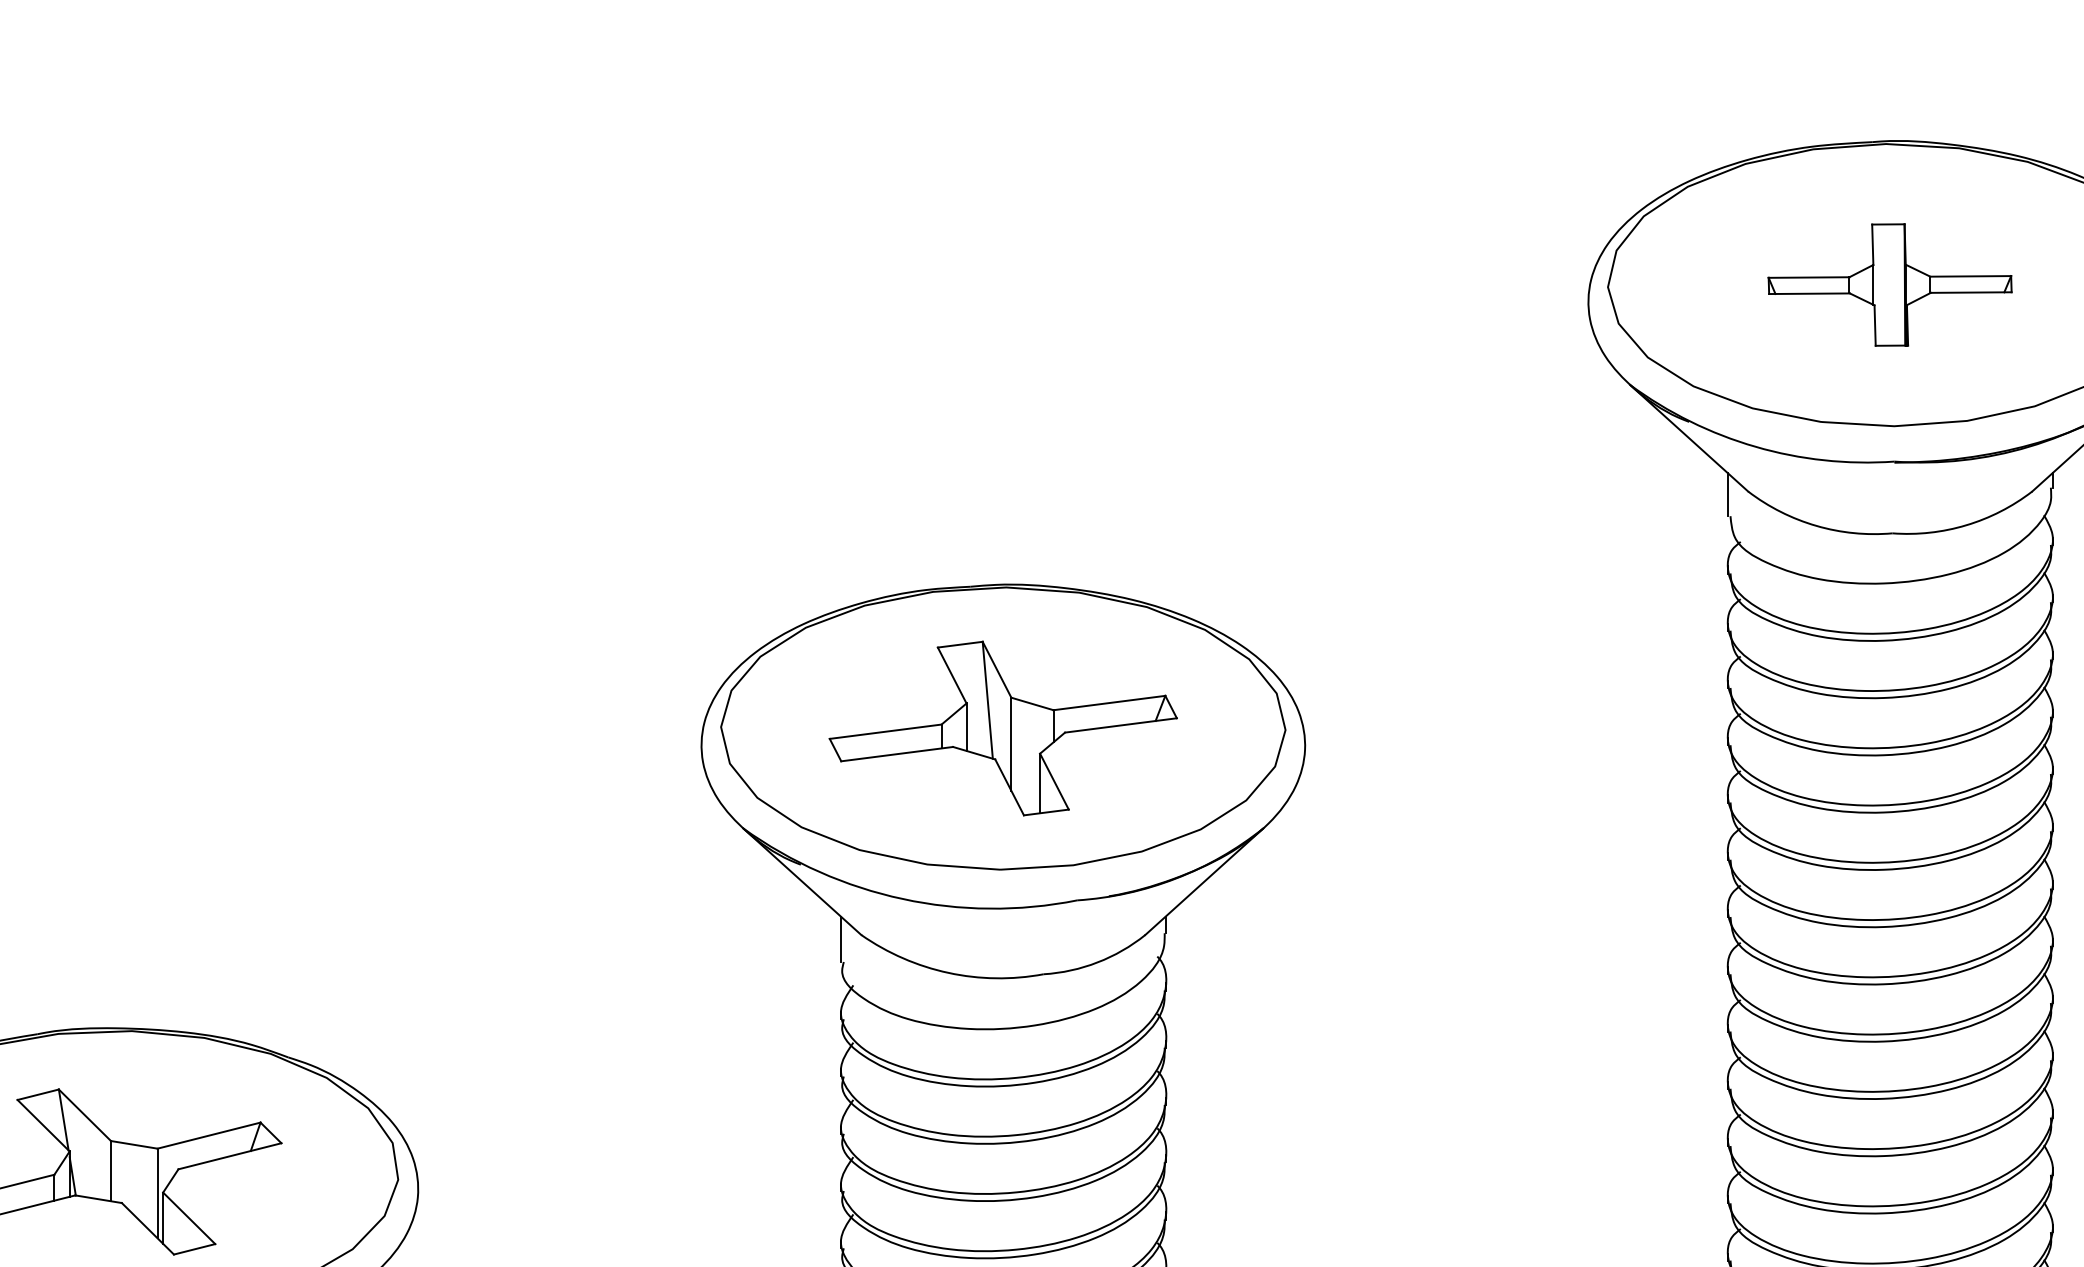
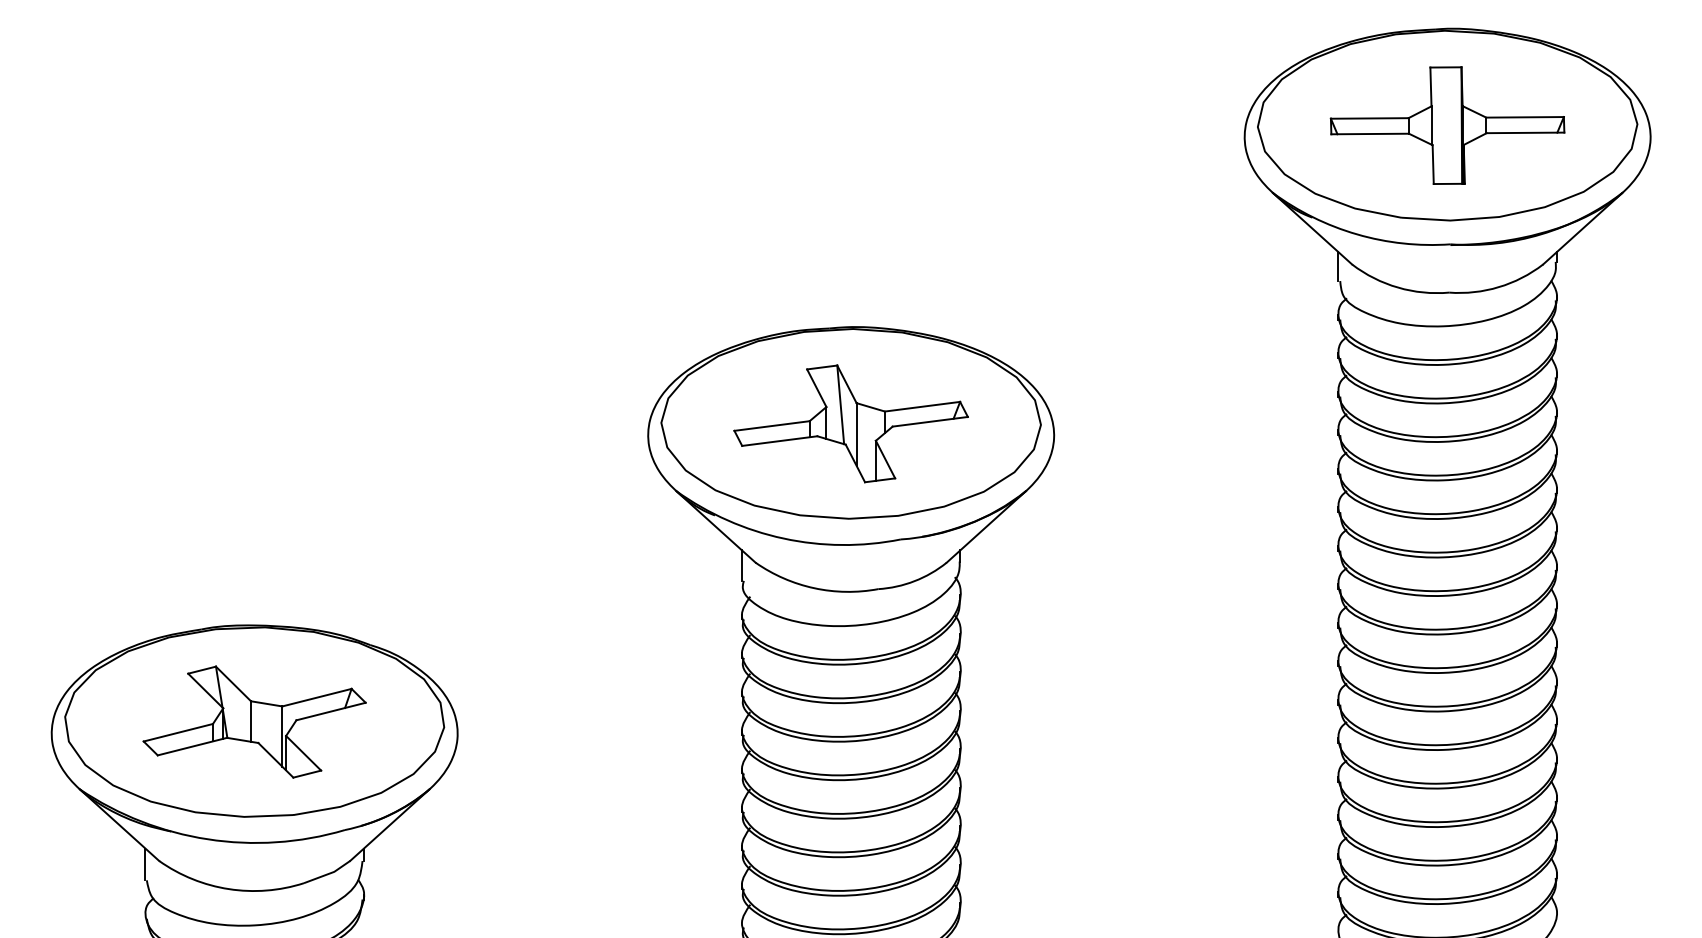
part: (1890, 284) -> (1447, 125), size x1.43

